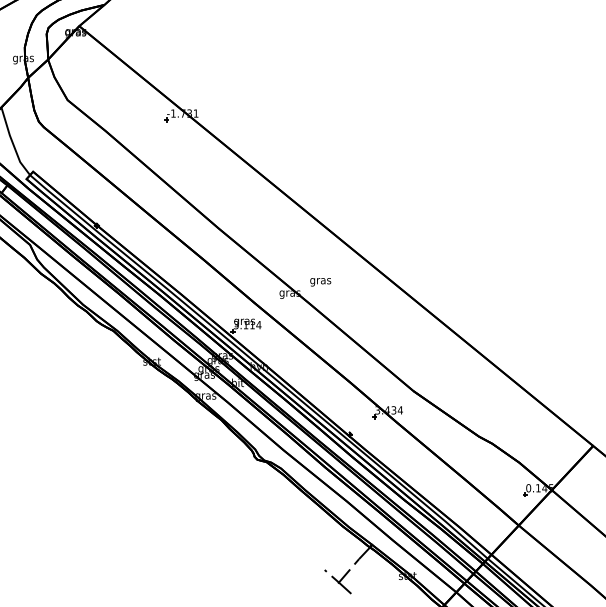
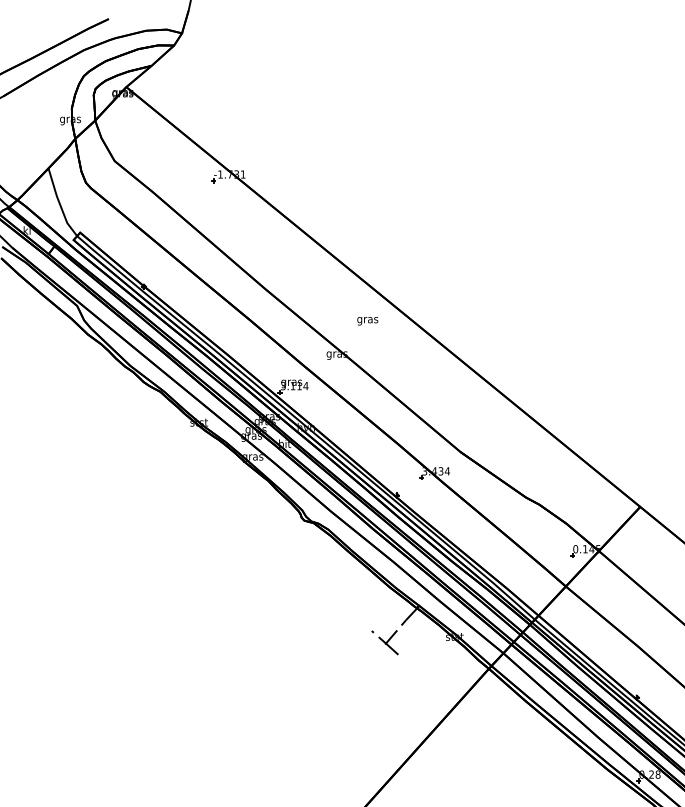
text: (320, 282) -> (367, 321), moved

